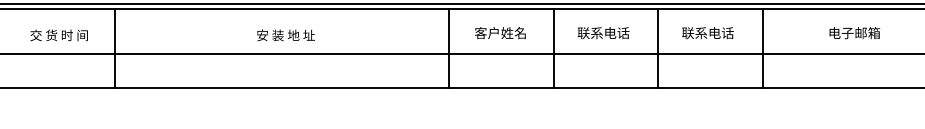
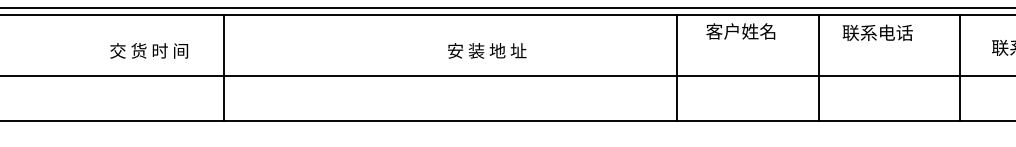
text: (500, 33) -> (740, 32), moved
text: (603, 33) -> (877, 33), moved
text: (285, 35) -> (486, 50), moved

